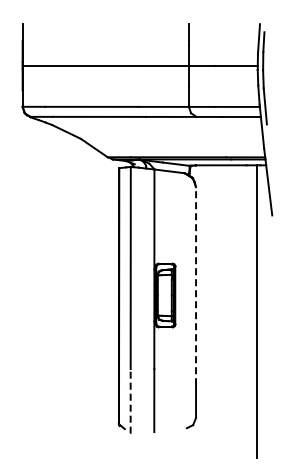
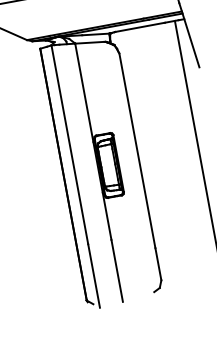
line: (196, 286) -> (137, 151), dashed -> solid
line: (130, 400) -> (93, 275), dashed -> solid

